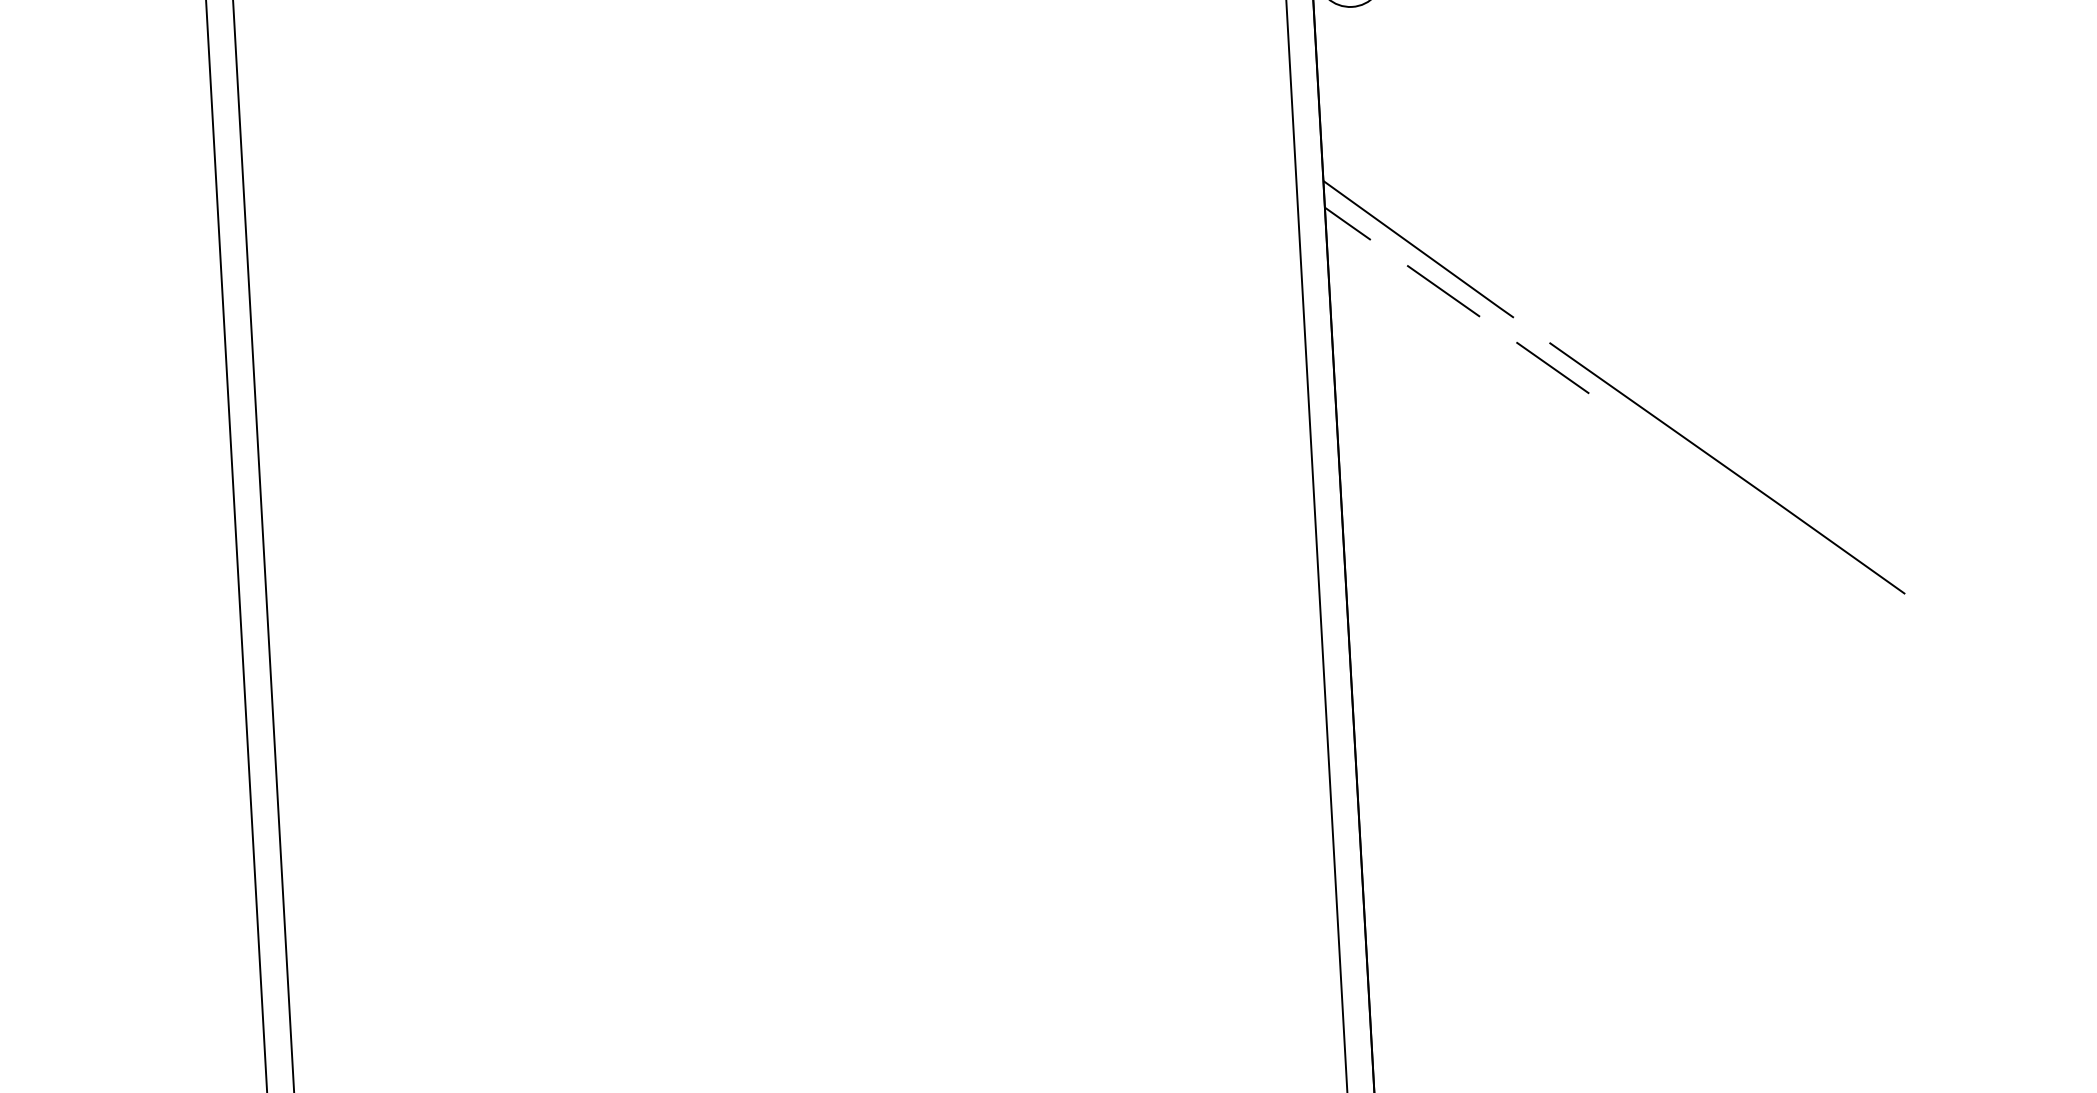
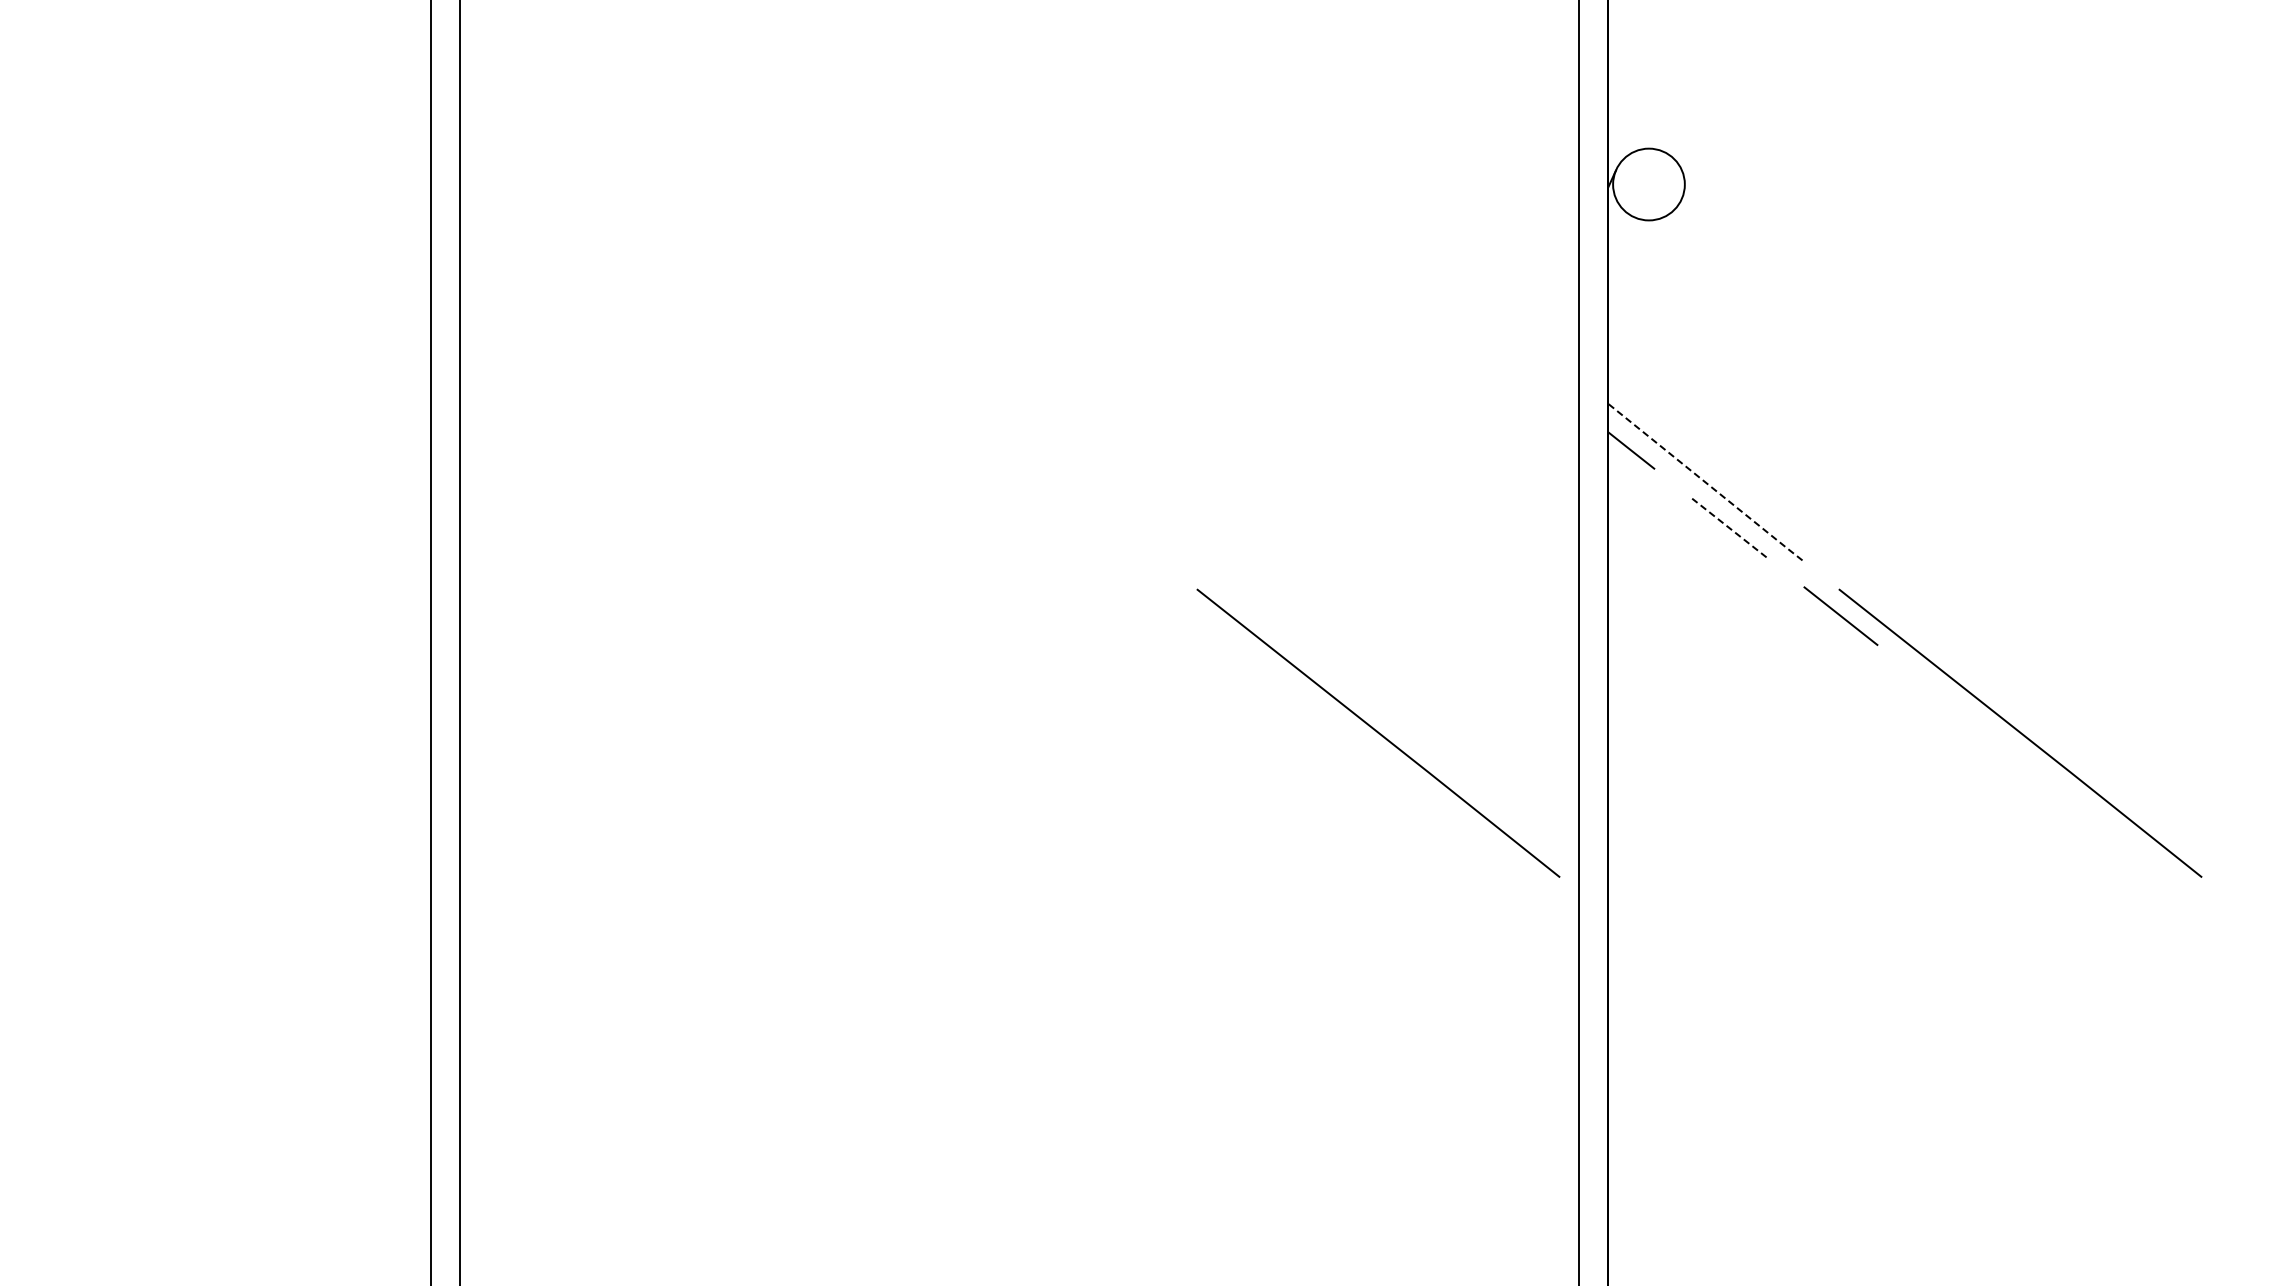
line: (1418, 249) -> (1705, 482), solid -> dashed
line: (1442, 290) -> (1728, 527), solid -> dashed
line: (1125, 501) -> (1378, 732), added

